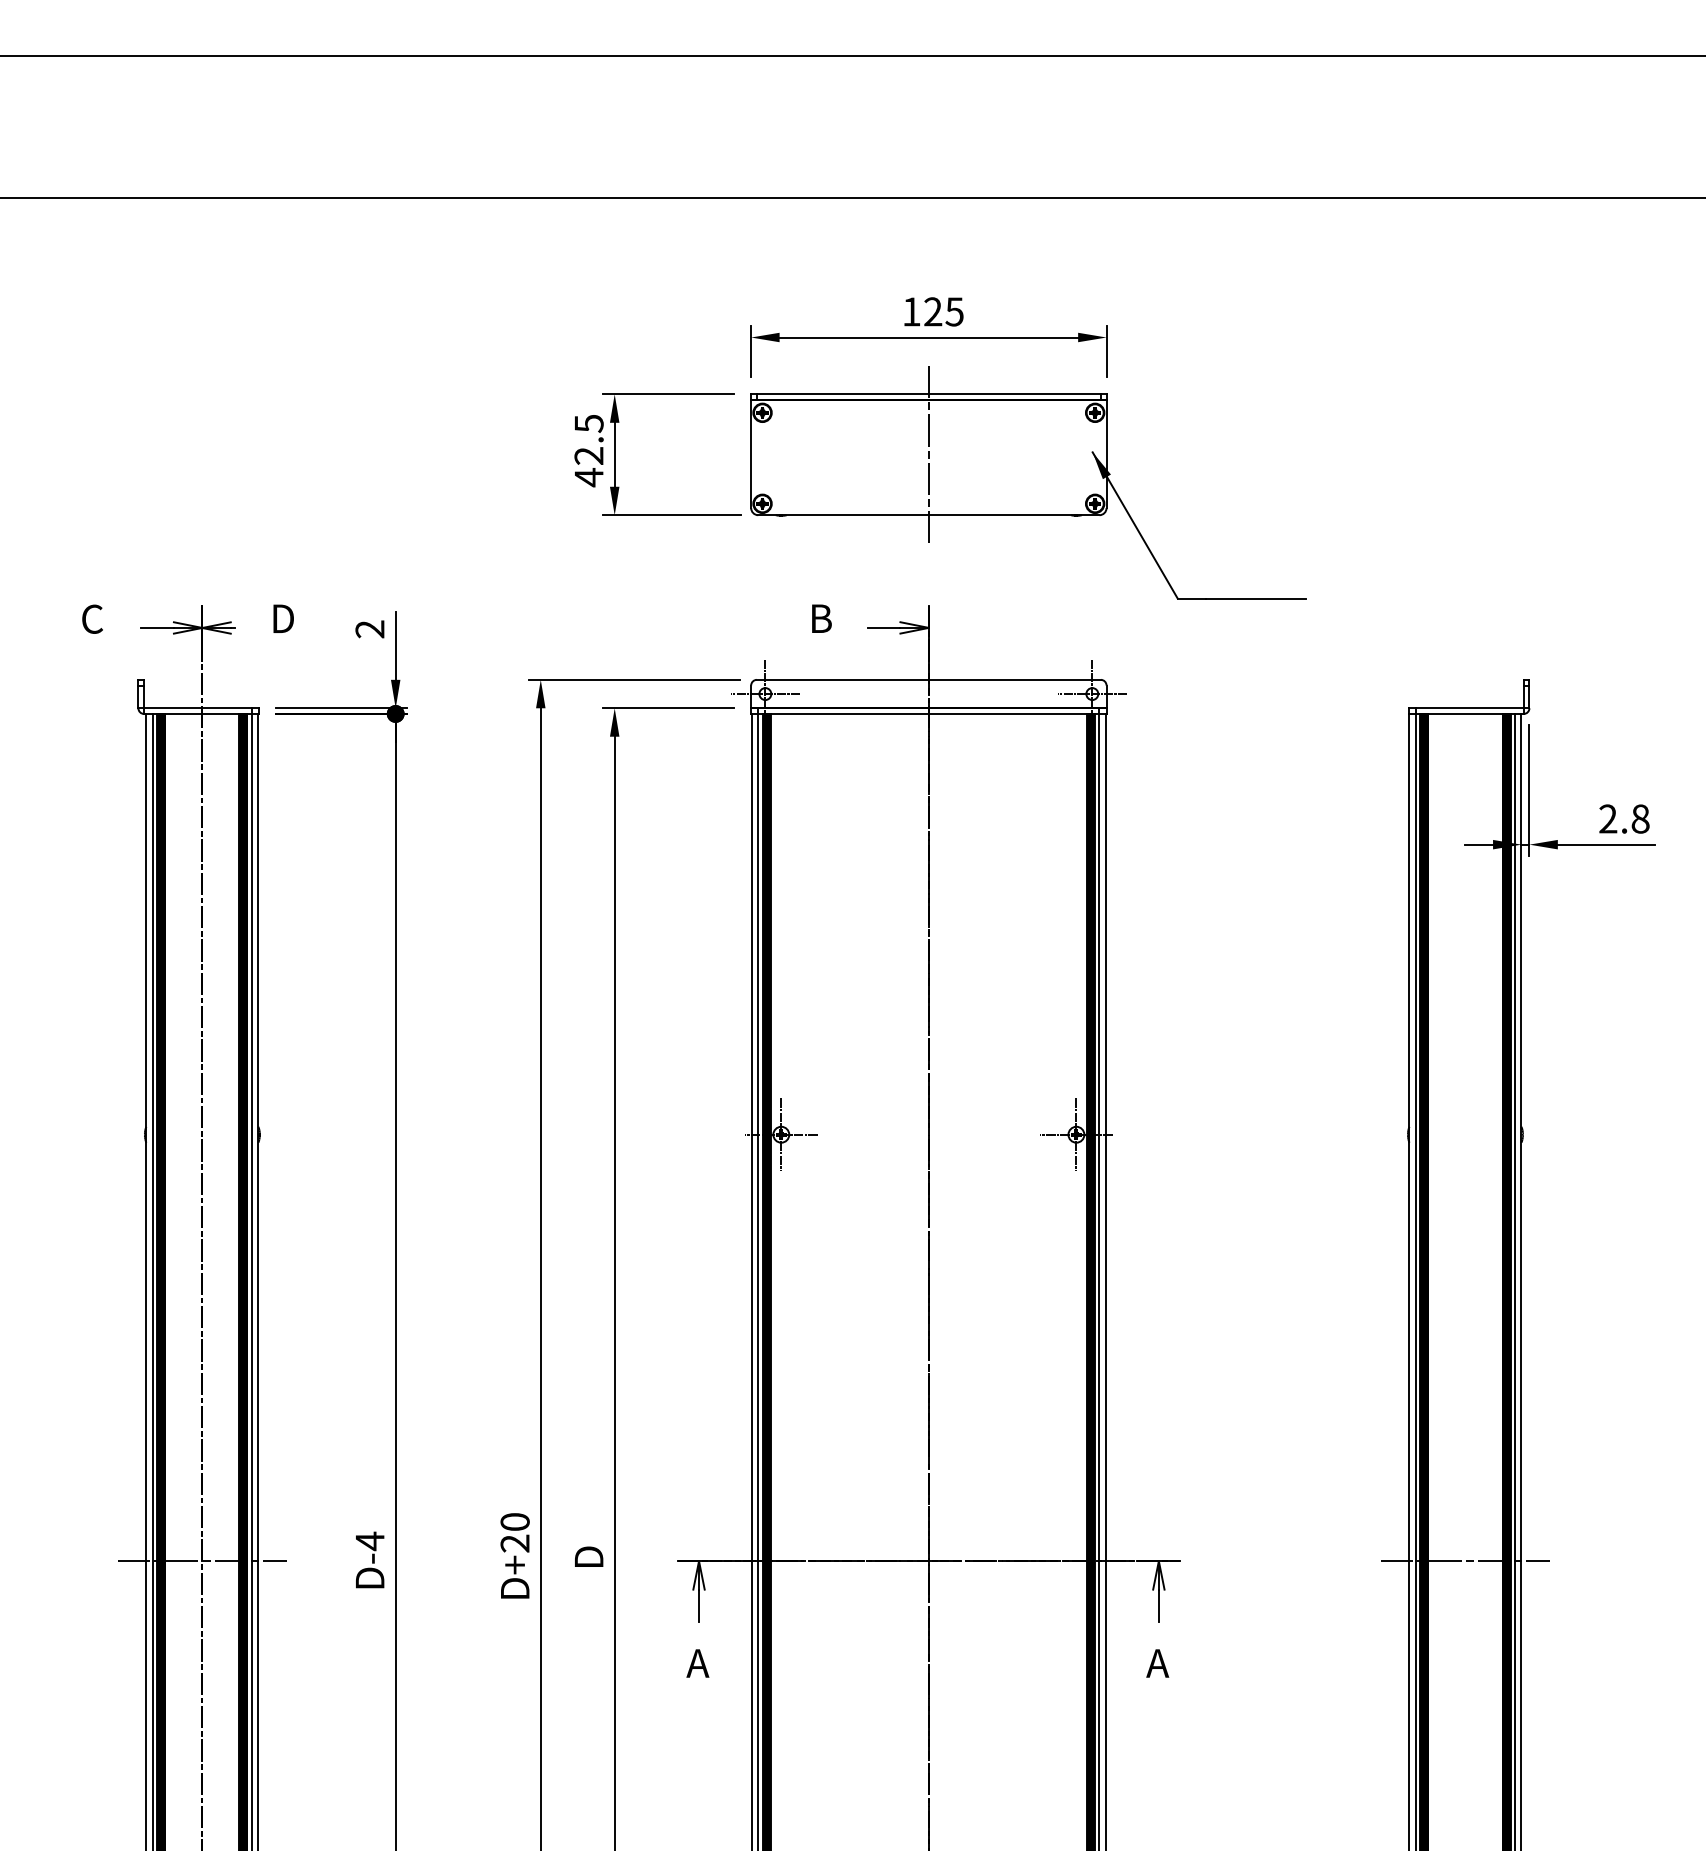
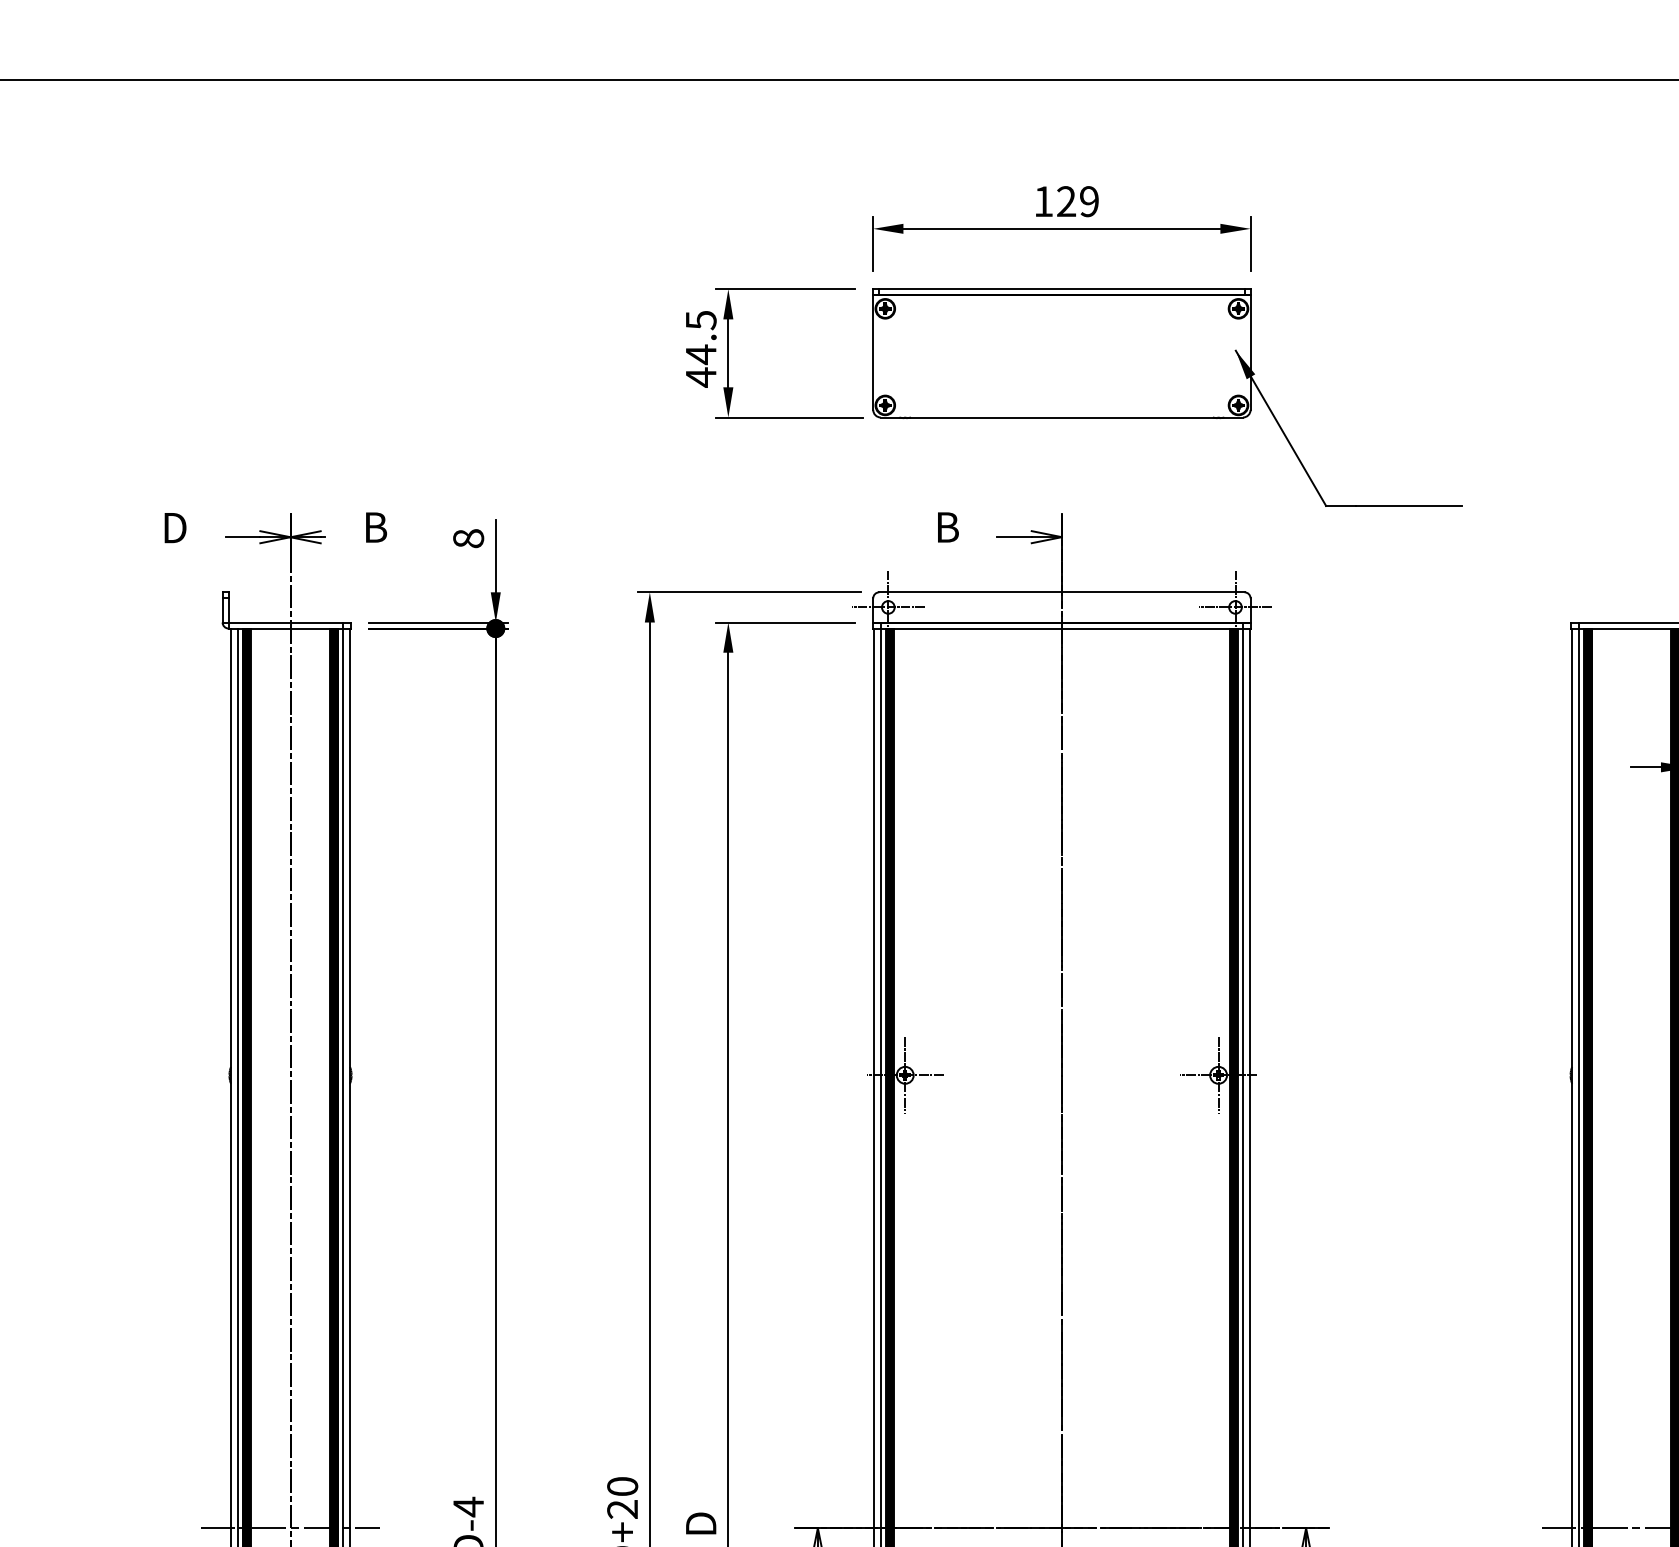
text: (954, 311) -> (1089, 201), 125 -> 129
line: (928, 454) -> (1061, 353), removed
text: (588, 455) -> (700, 354), 42.5 -> 44.5
text: (93, 618) -> (174, 527), C -> D
text: (285, 618) -> (378, 527), D -> B
text: (369, 629) -> (467, 538), 2 -> 8

